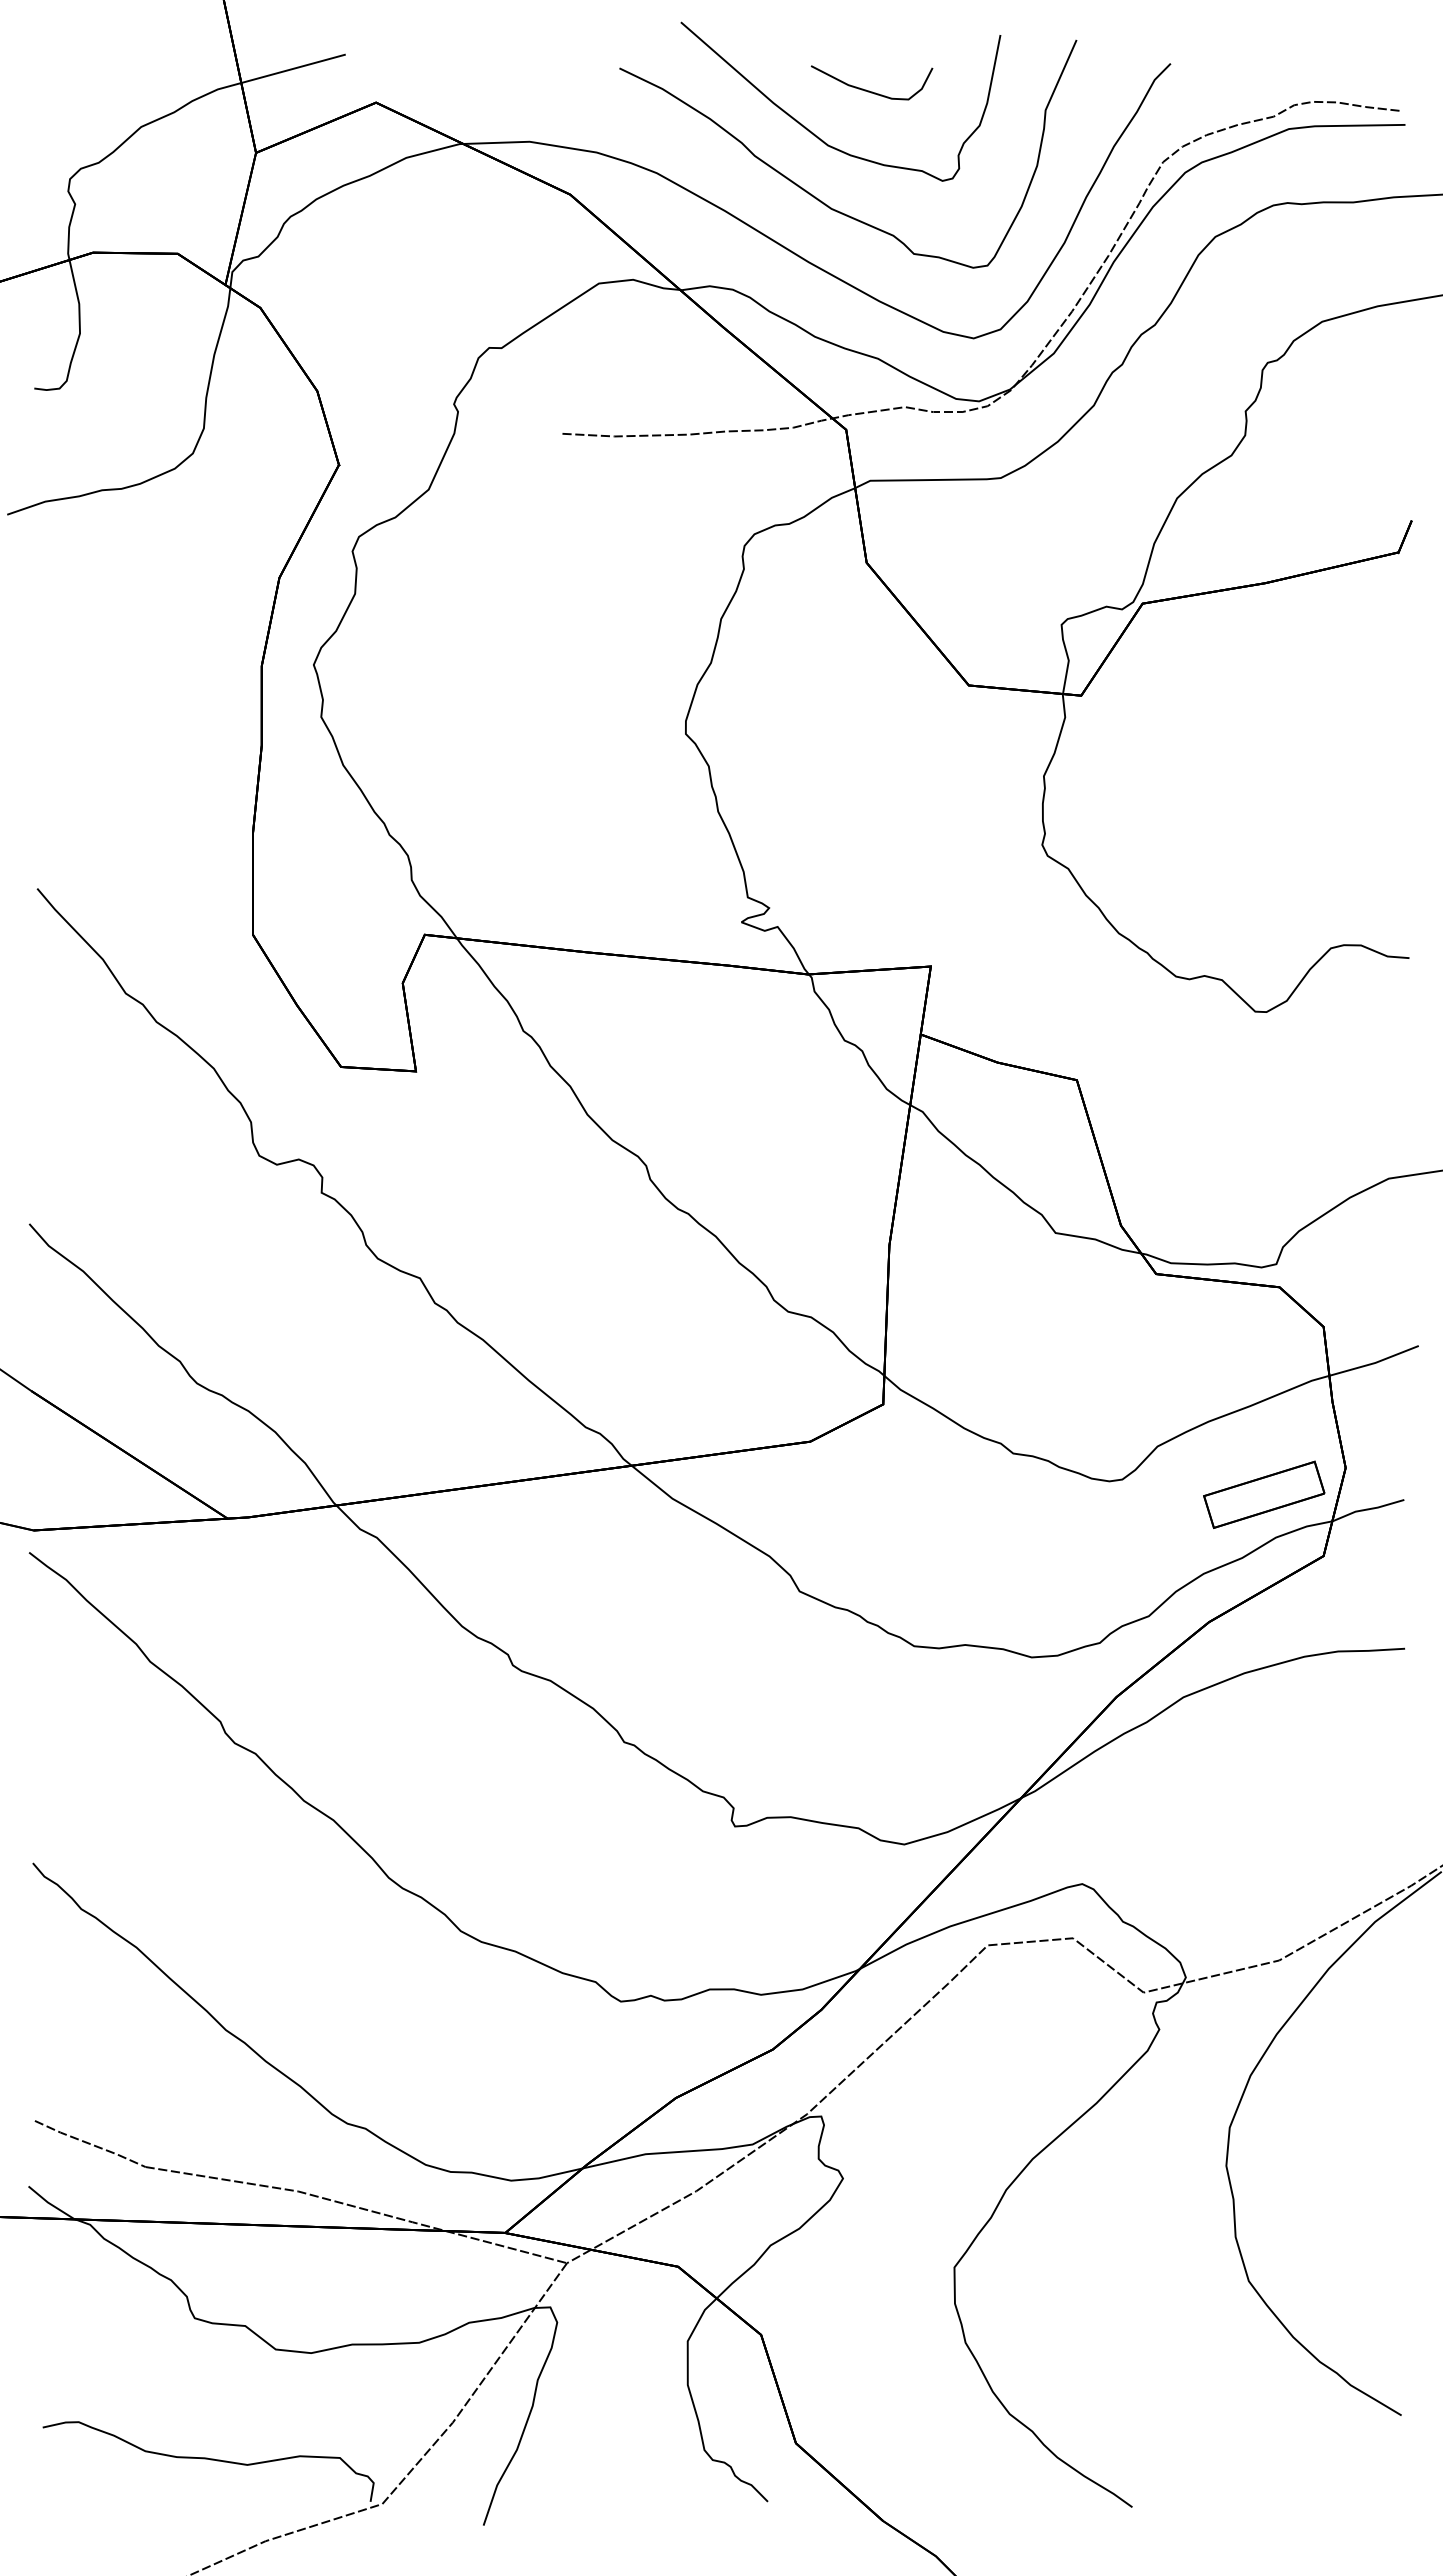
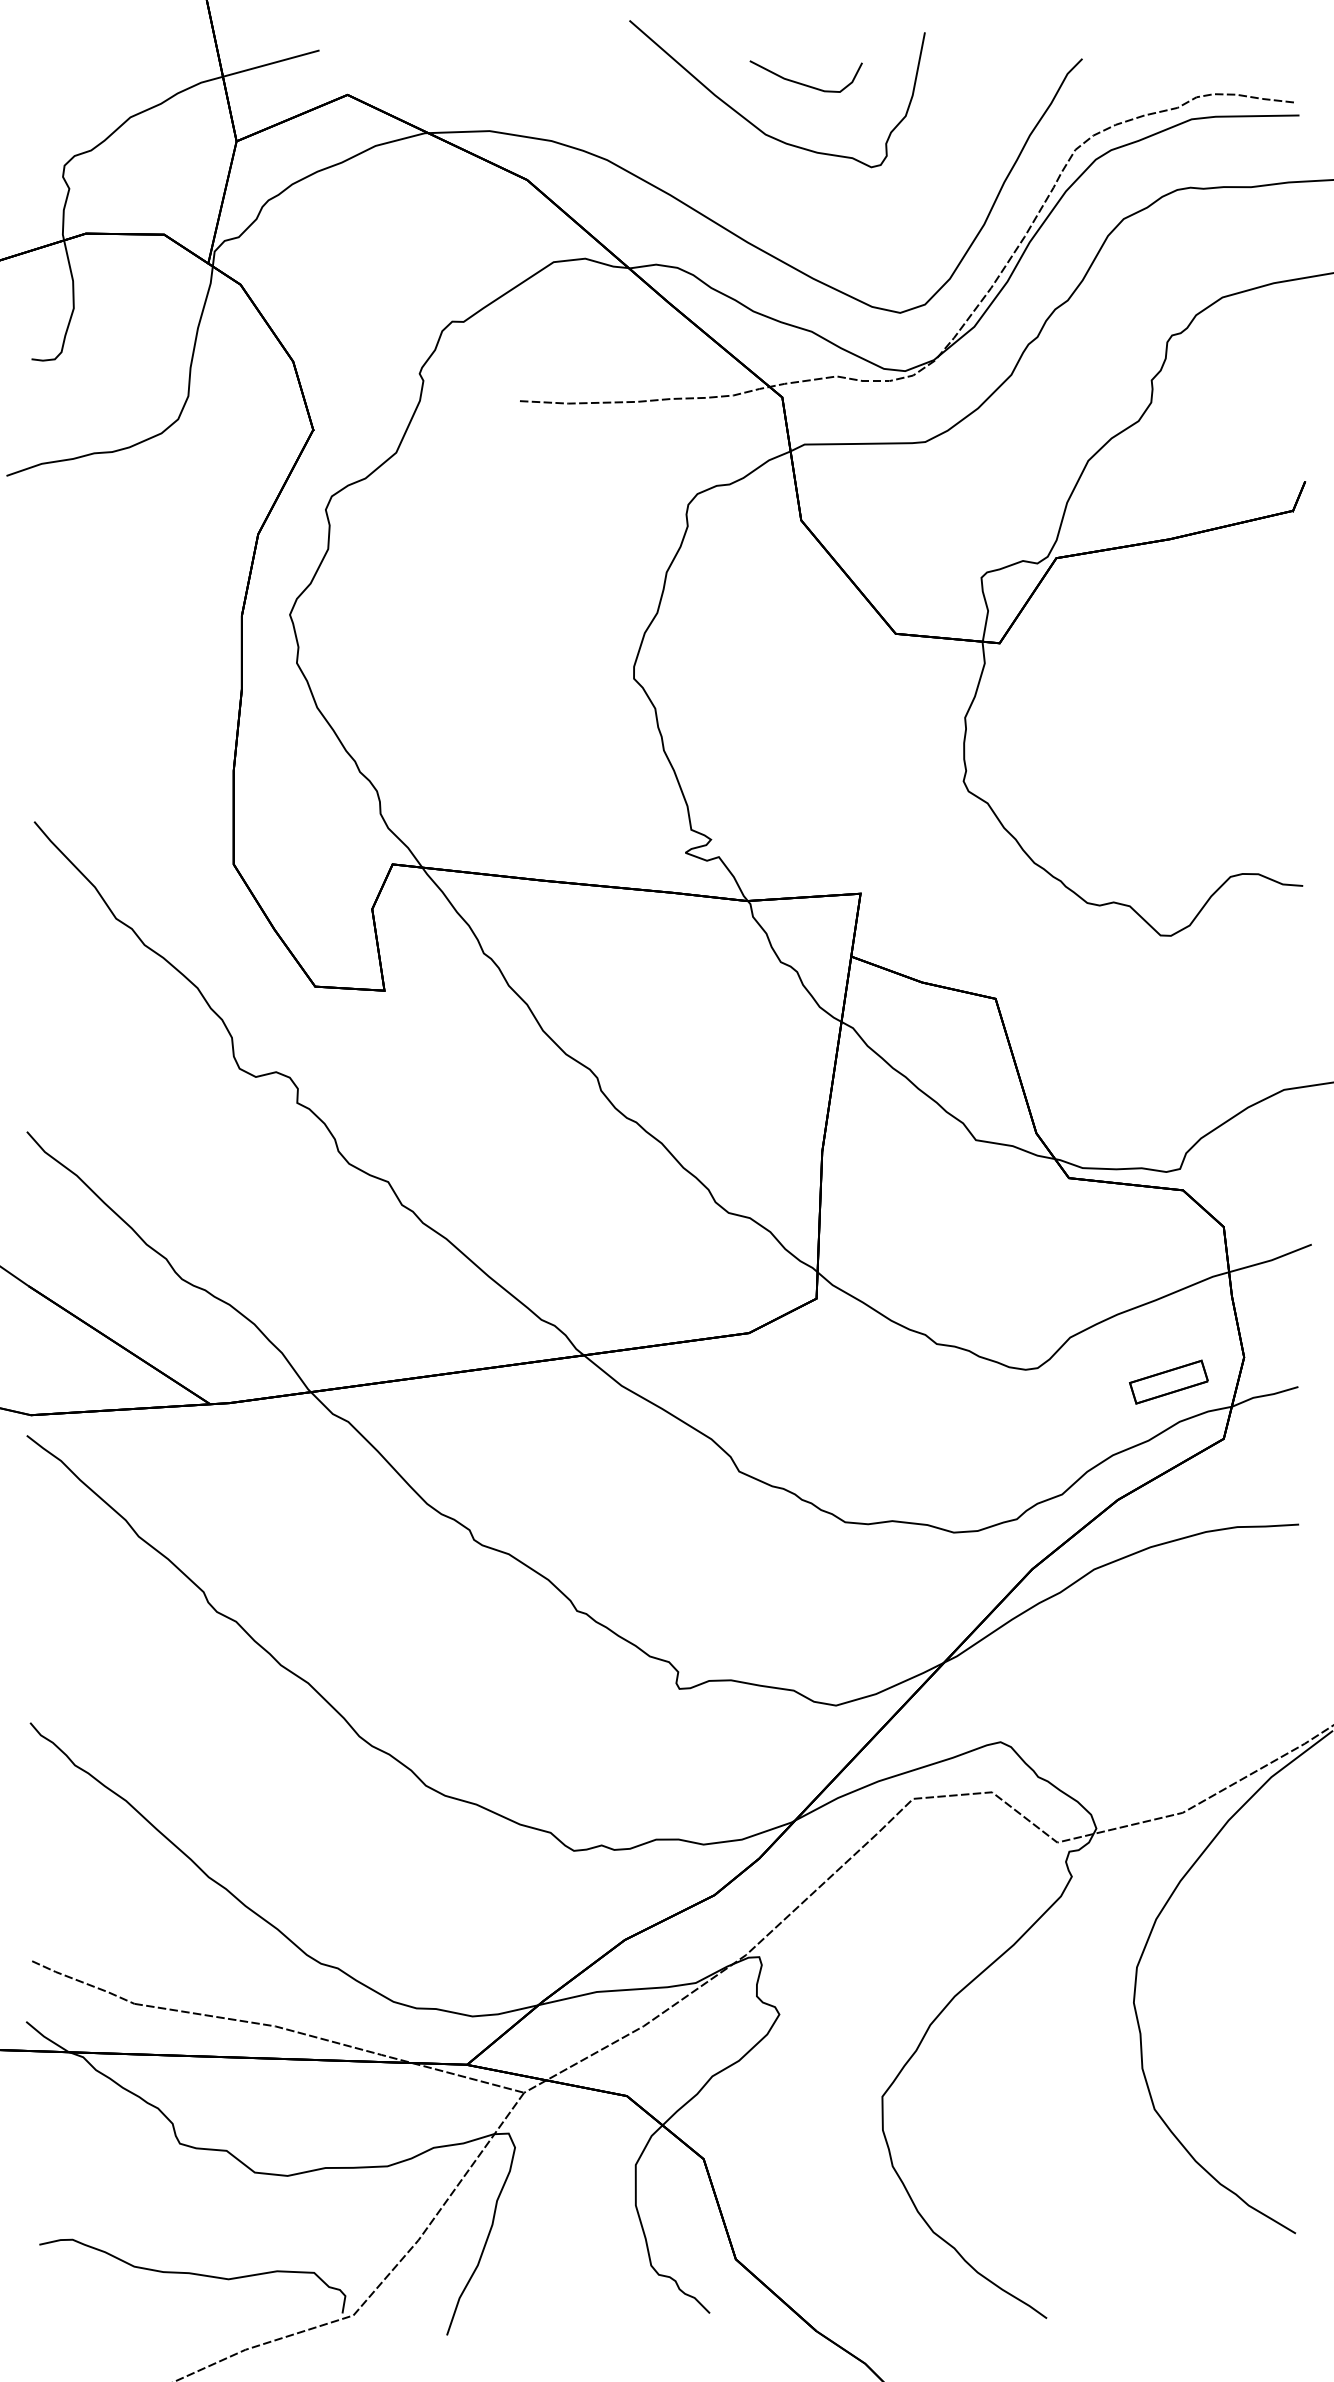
curve: (818, 198) -> (756, 183), removed
part: (1264, 1494) -> (1169, 1381), size x0.7

